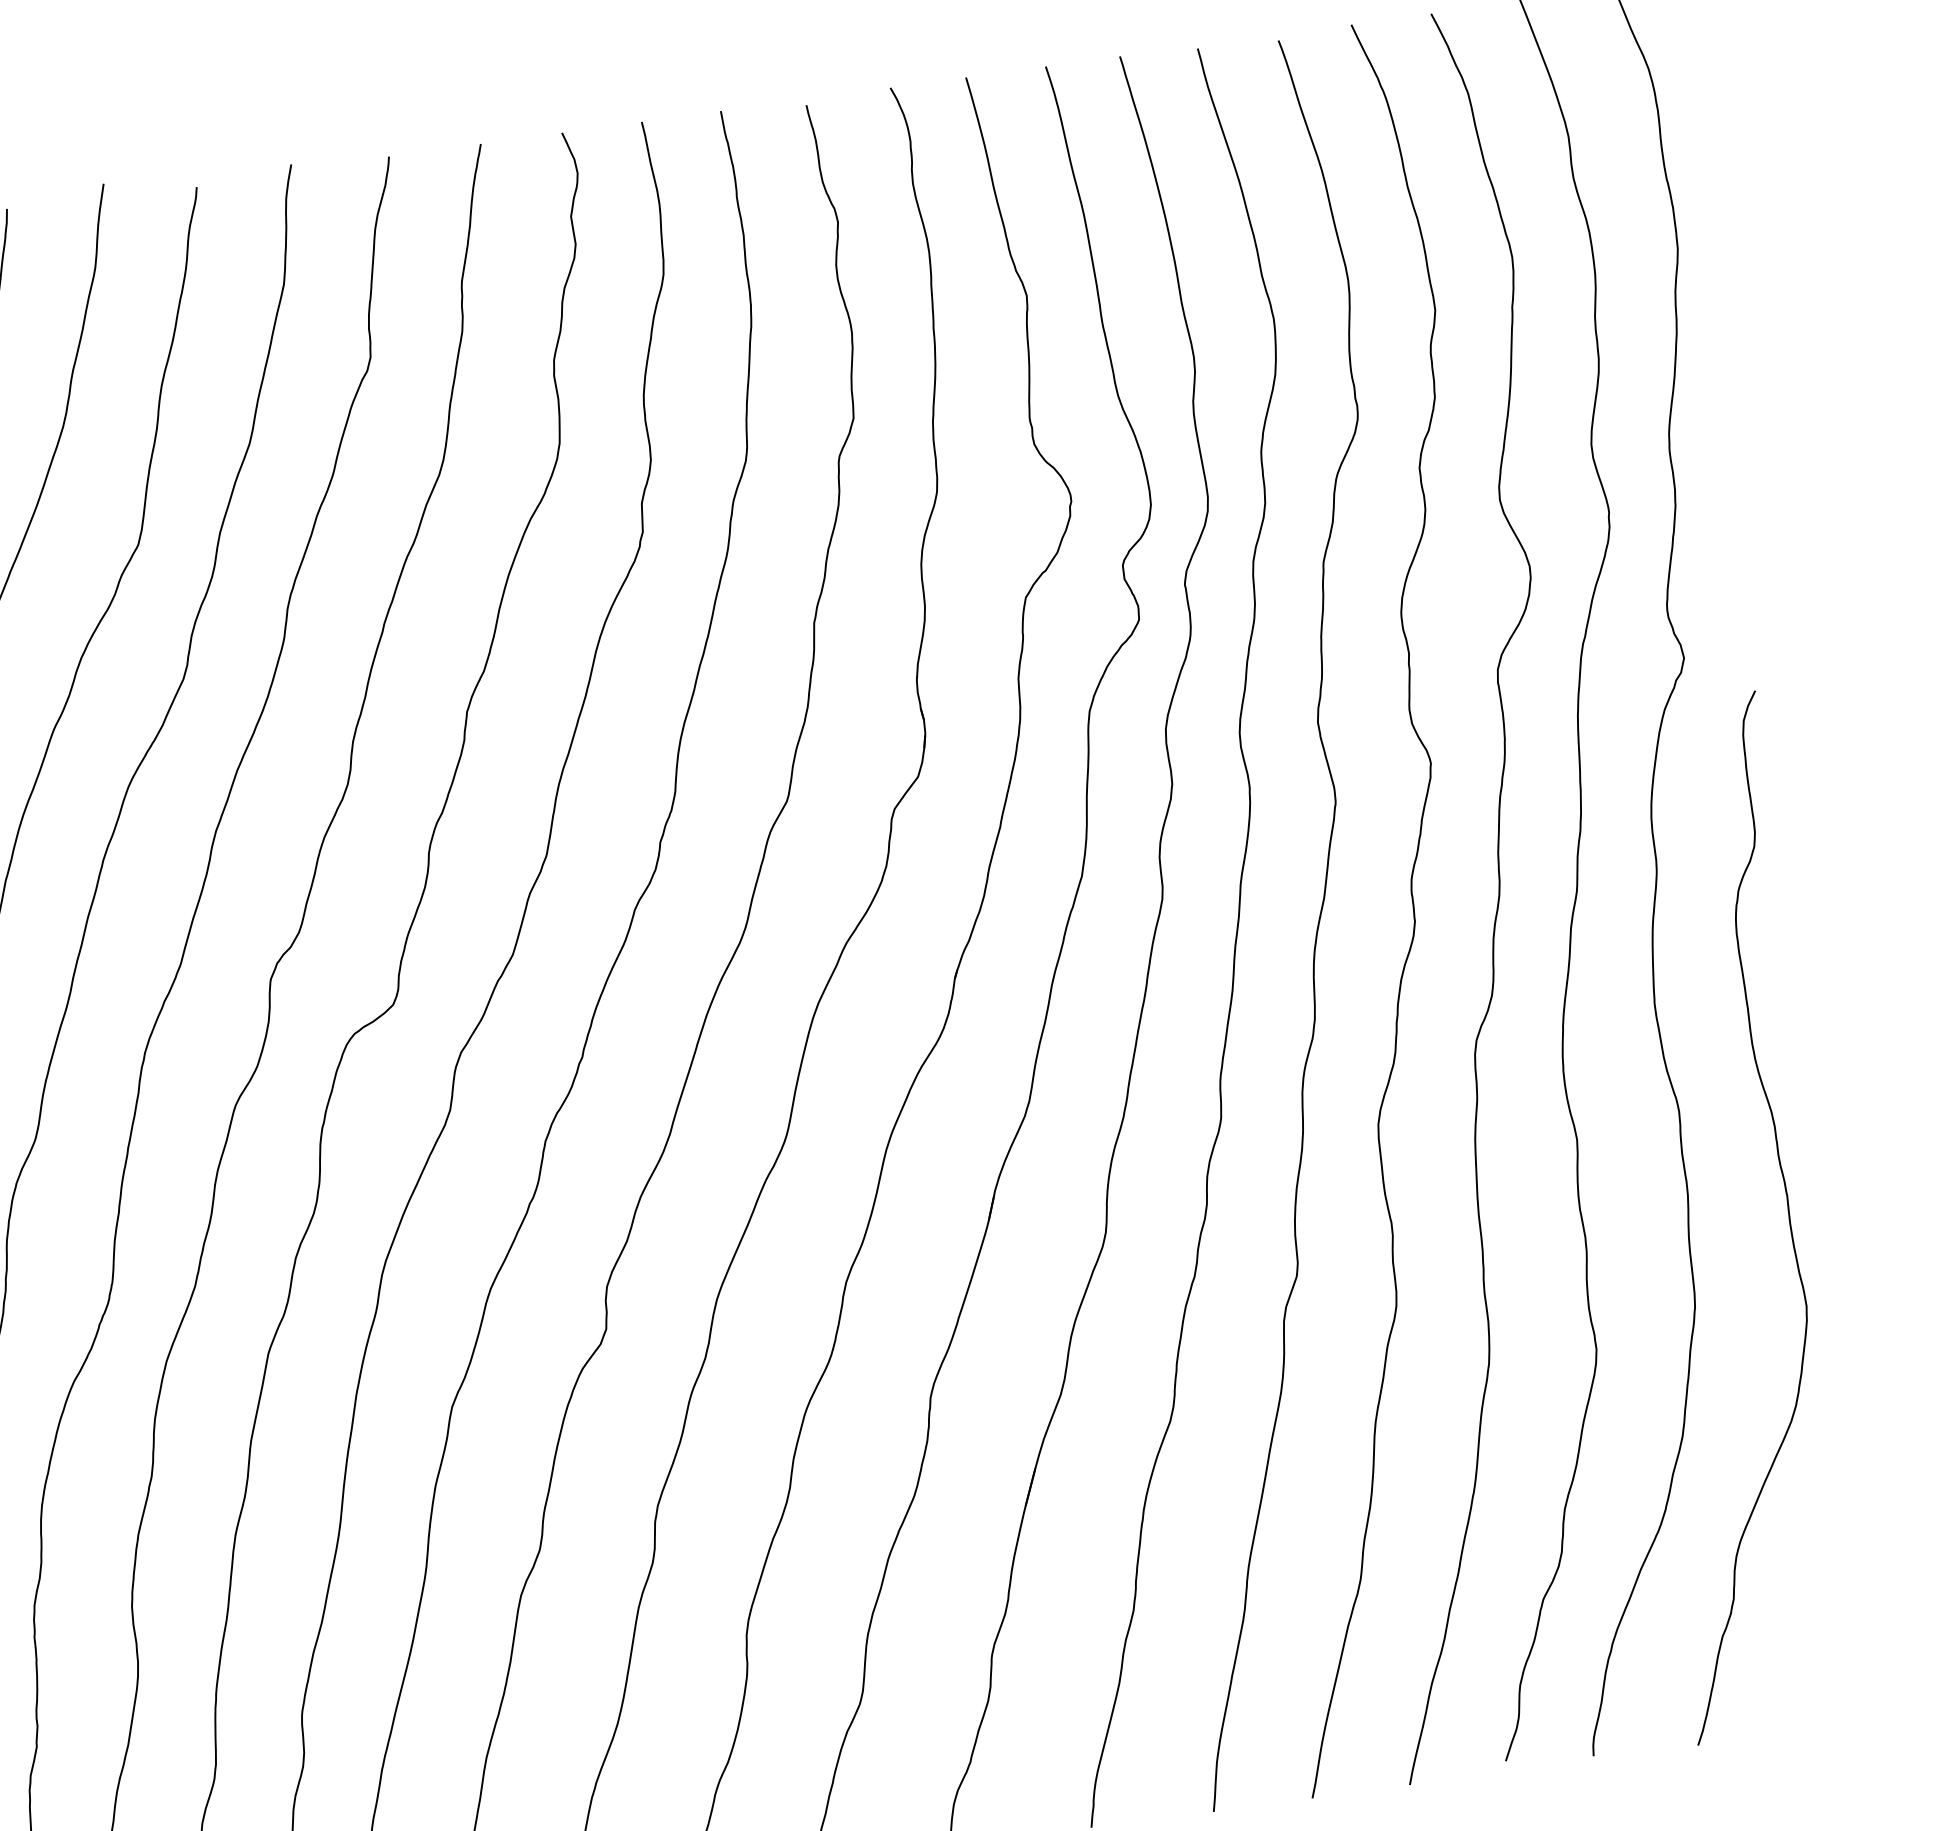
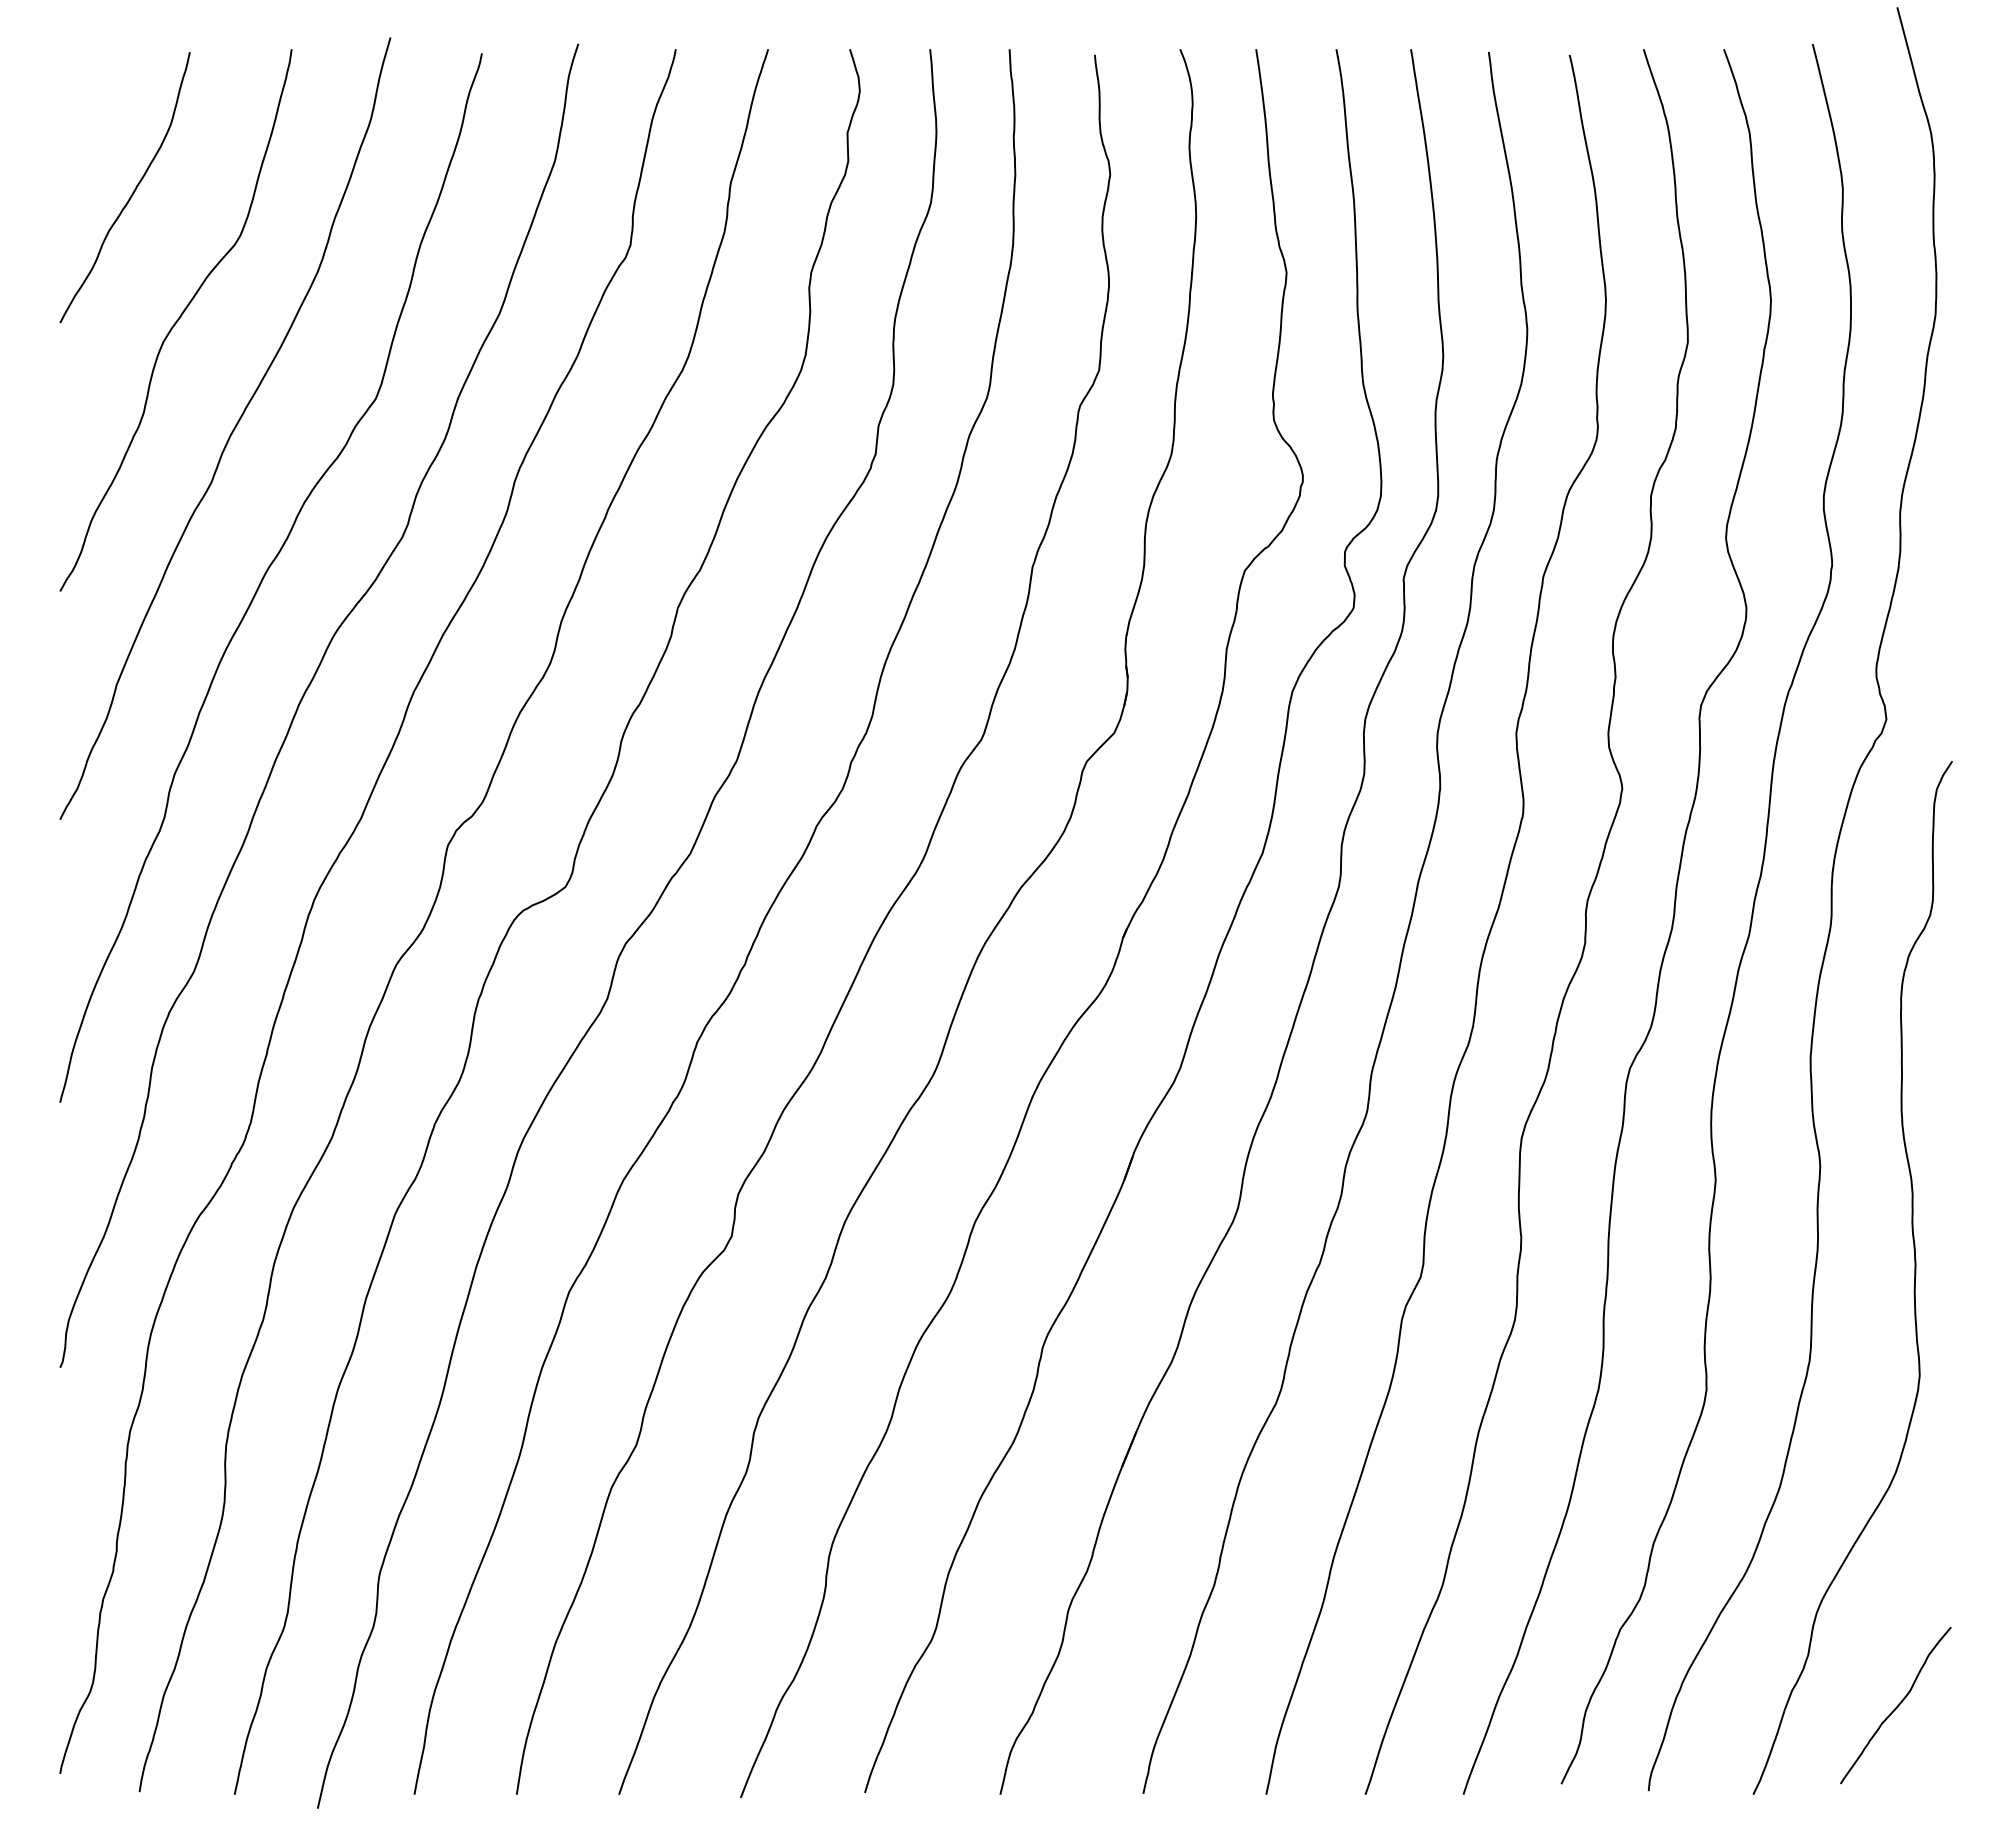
curve: (1828, 1638) -> (1896, 1706), added

